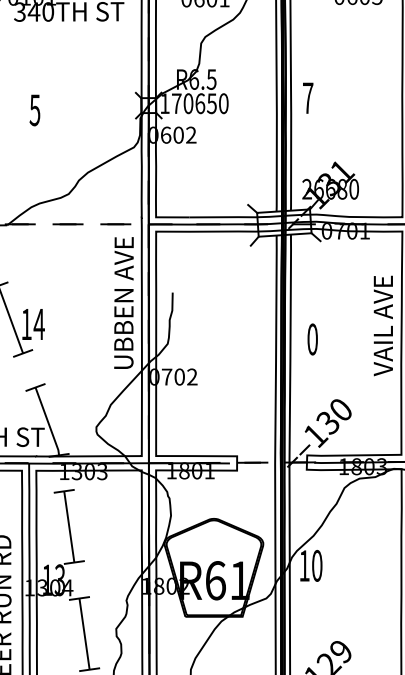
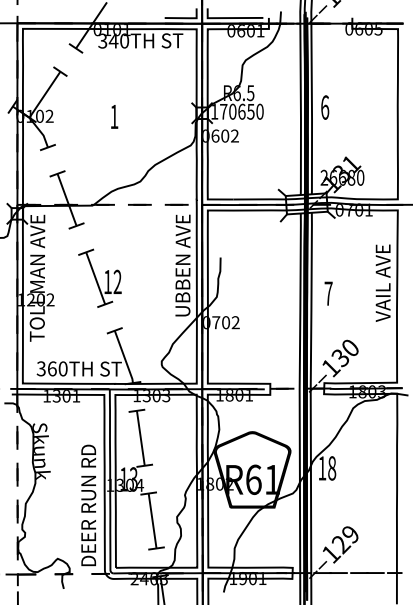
text: (308, 98) -> (325, 107), 7 -> 6
text: (35, 109) -> (114, 116), 5 -> 1
text: (39, 323) -> (117, 281), 14 -> 12
text: (312, 339) -> (328, 293), 0 -> 7
text: (317, 566) -> (332, 468), 10 -> 18

